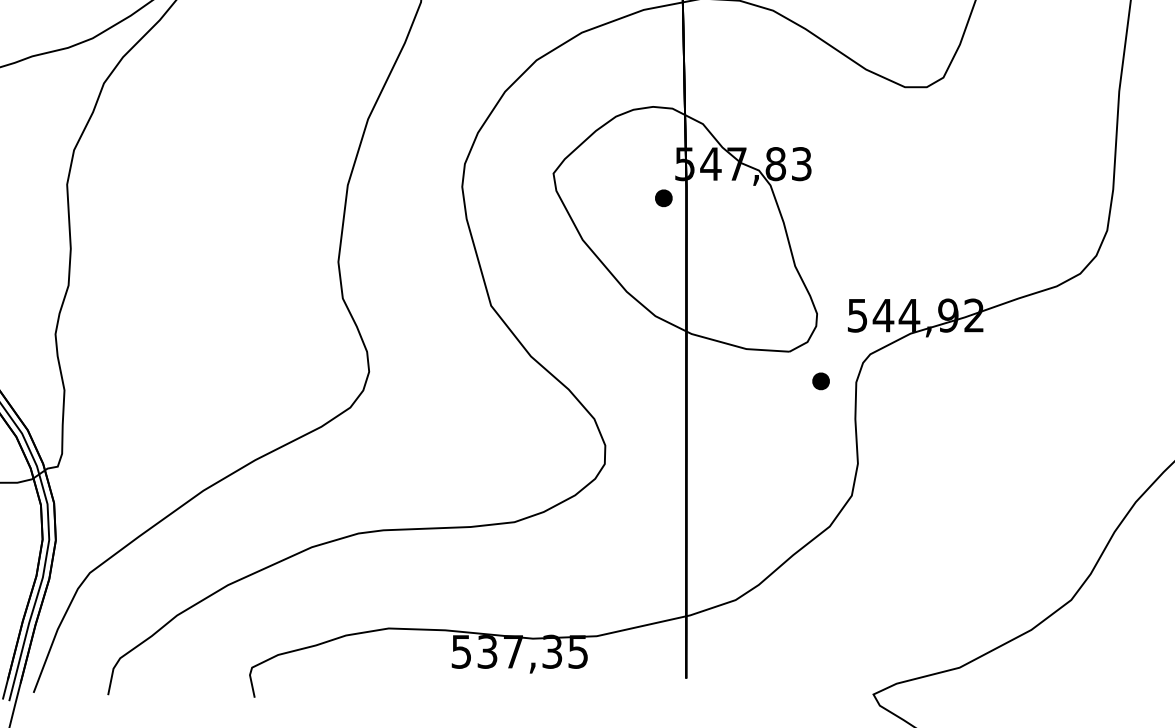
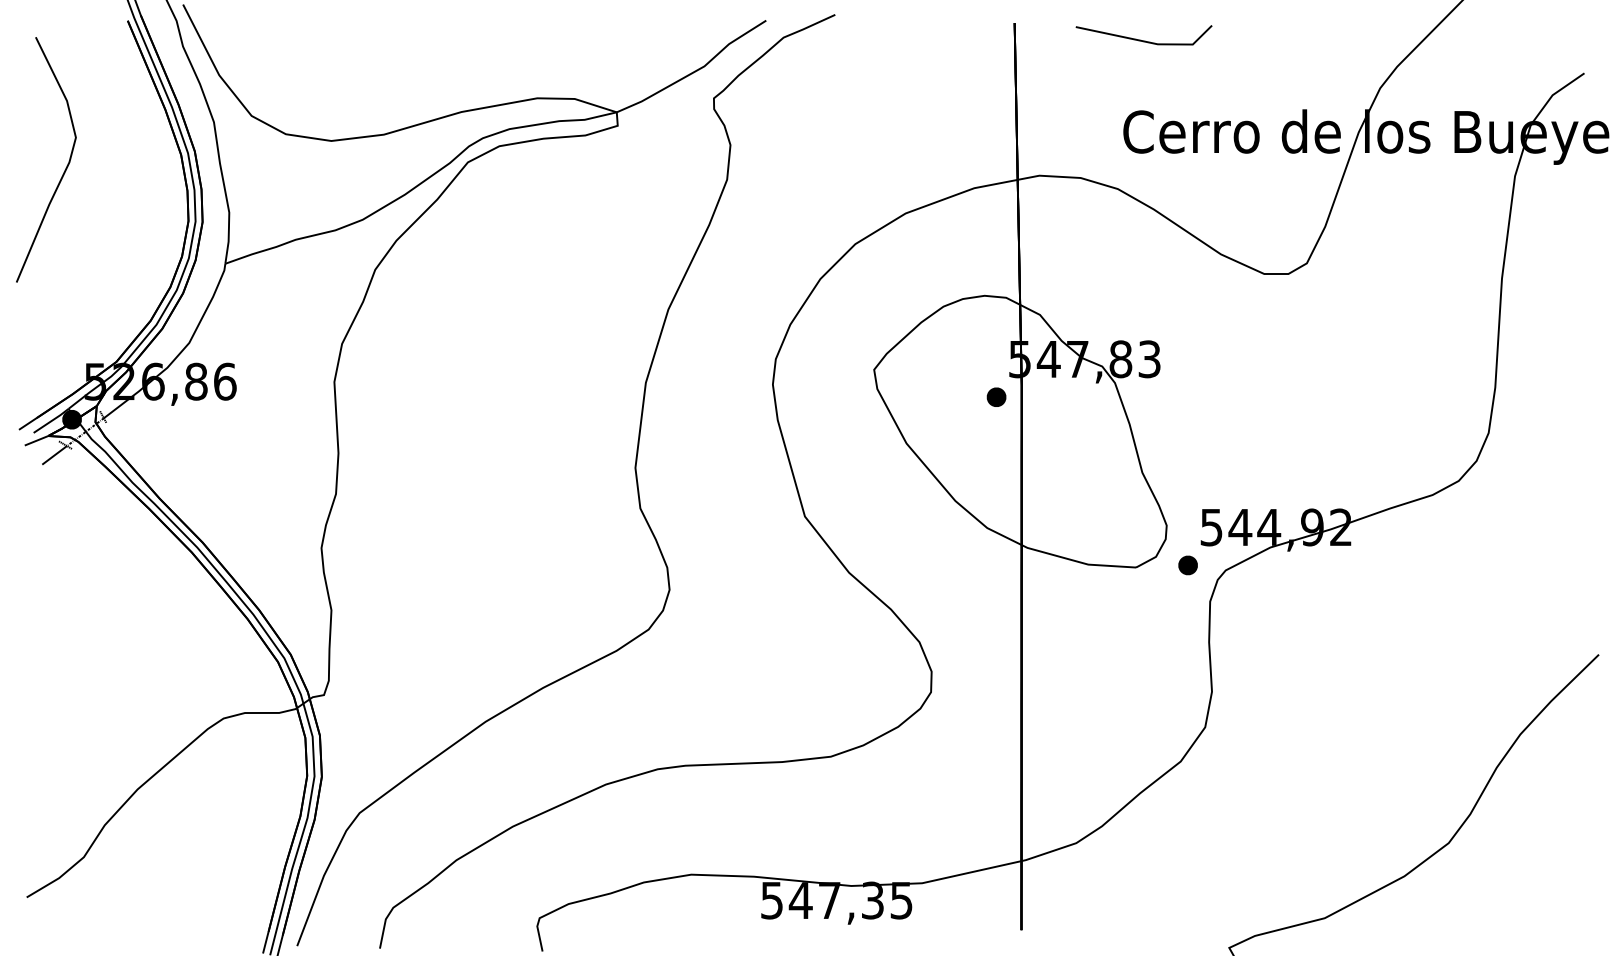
part: (820, 381) -> (1187, 565), moved
text: (487, 651) -> (800, 900), 537,35 -> 547,35

